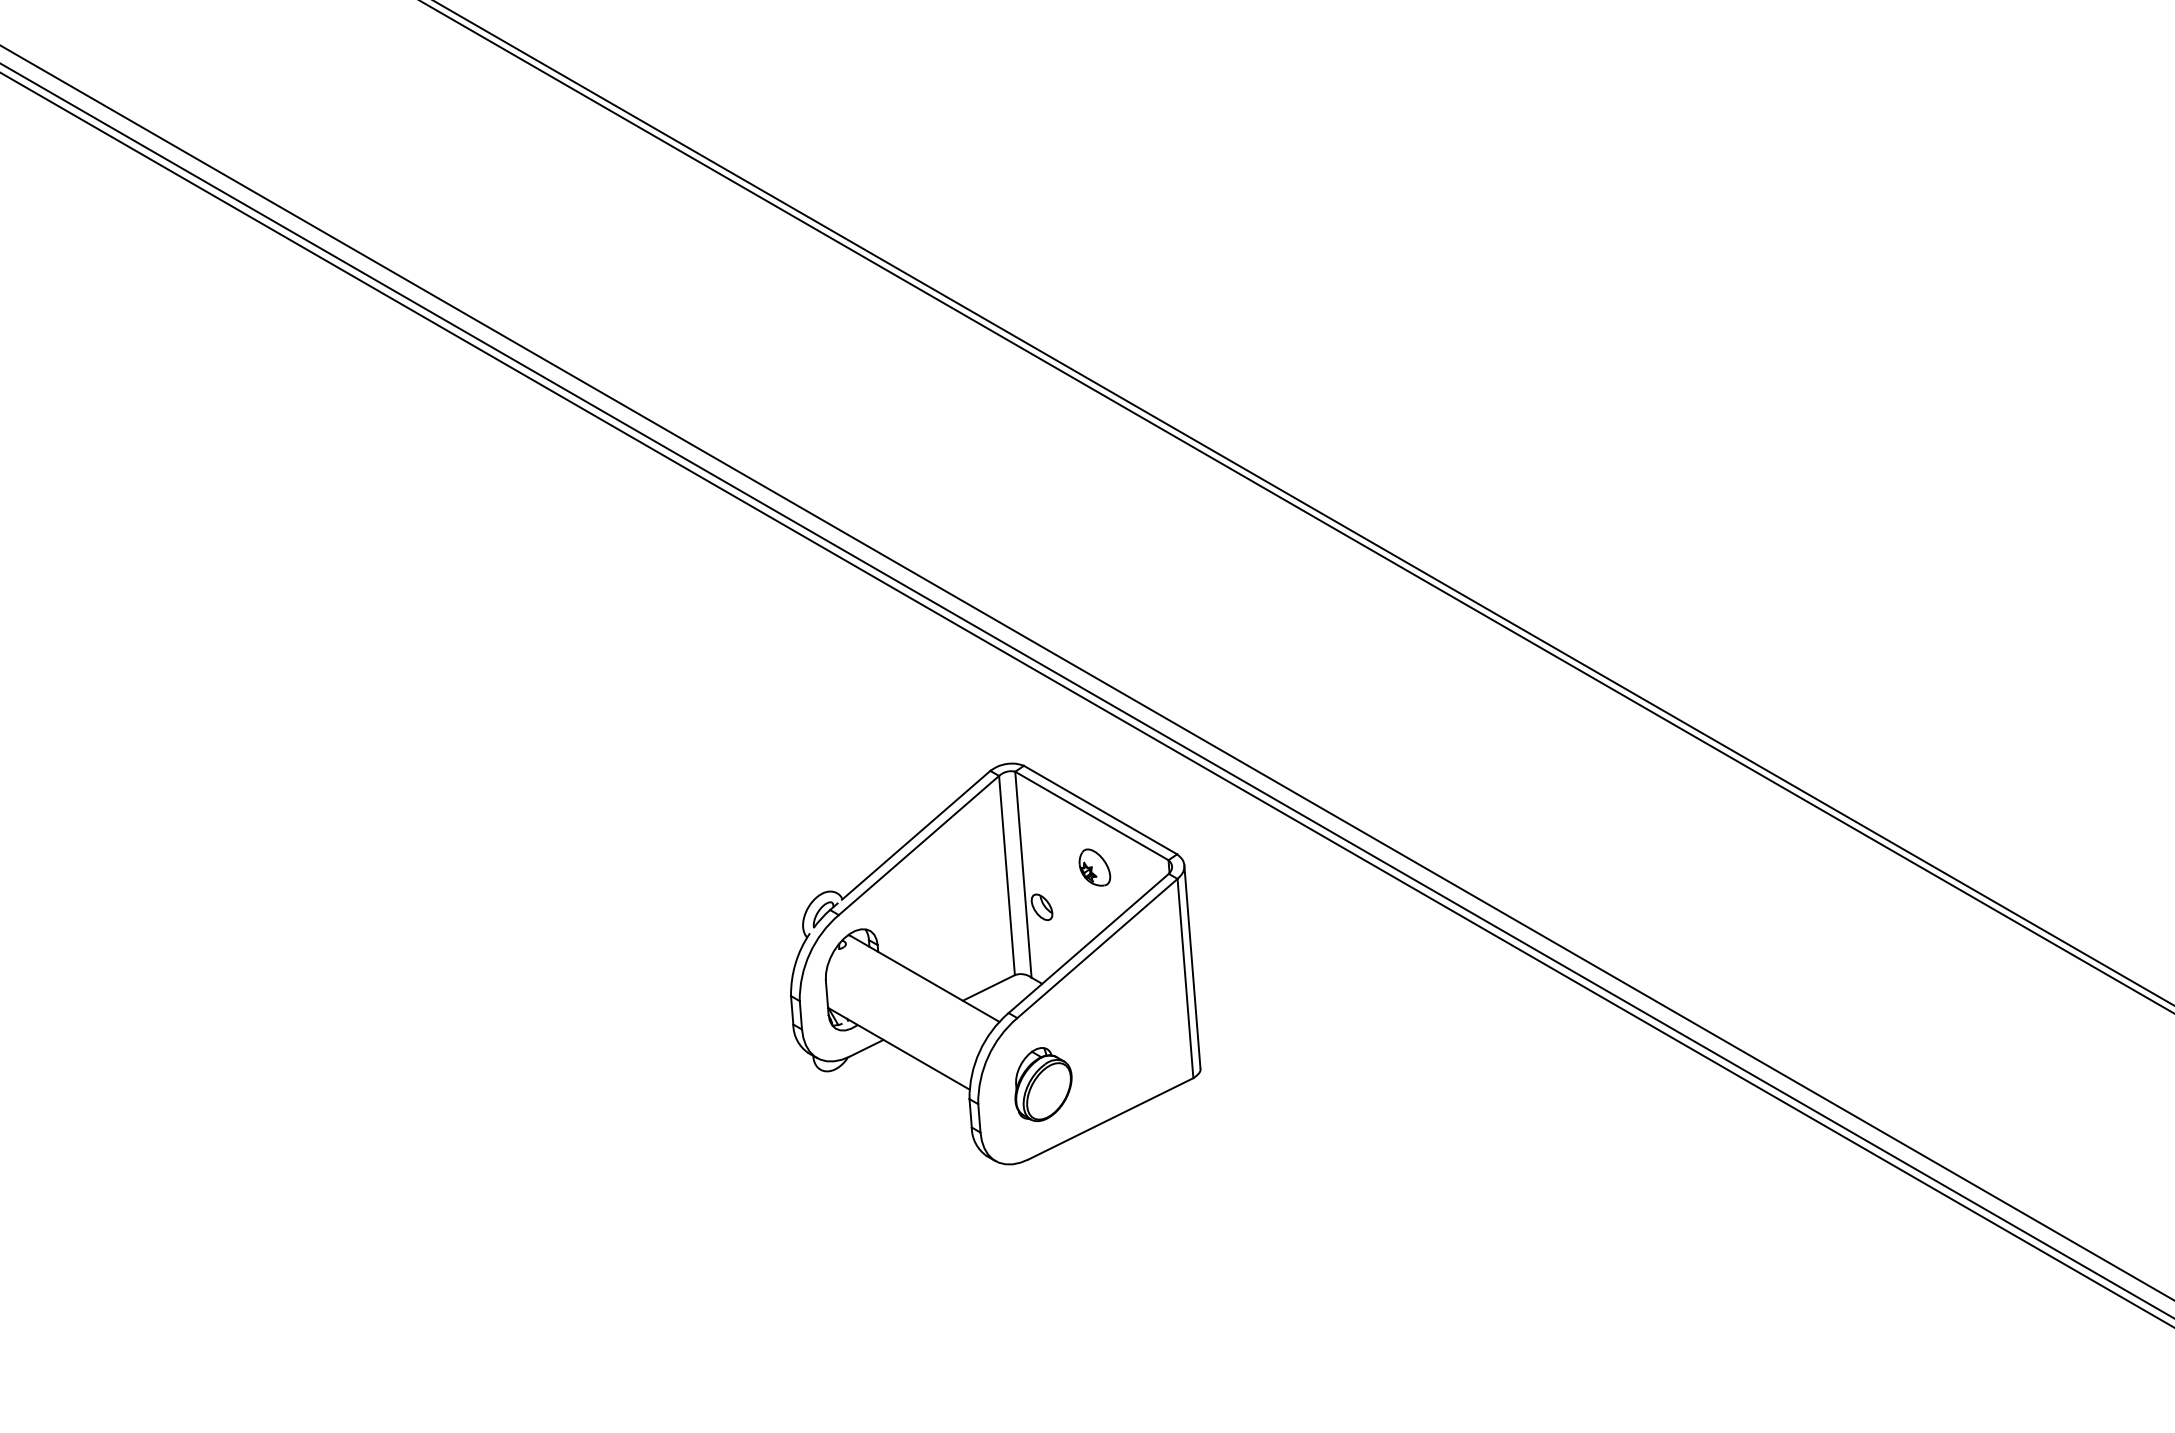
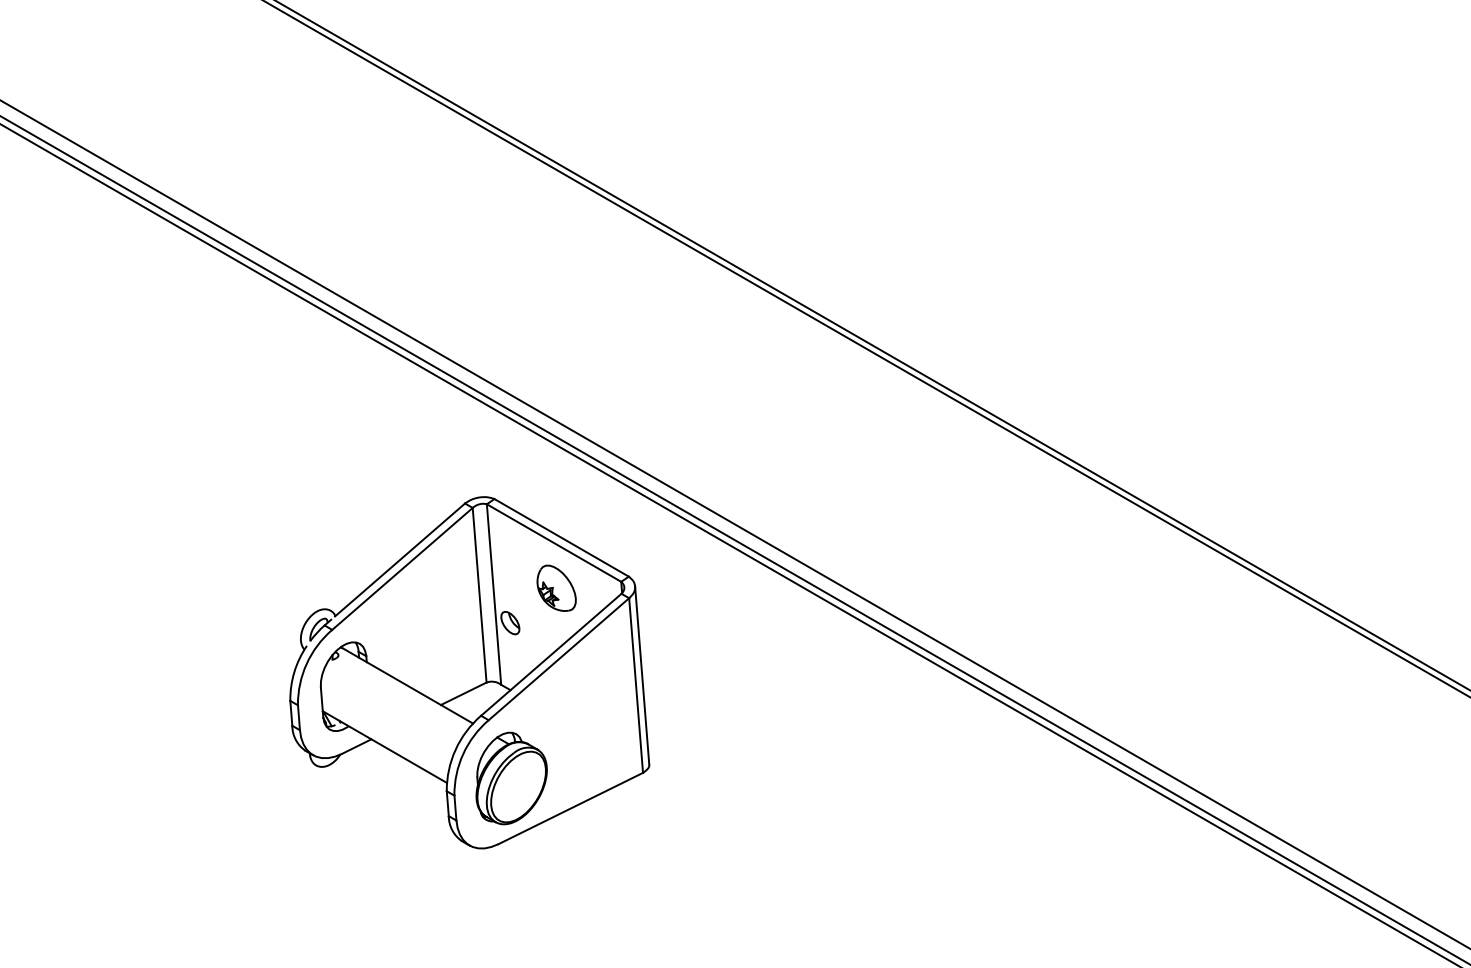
part: (1094, 867) -> (556, 588), size x1.43
part: (1043, 1084) -> (511, 778), size x1.43

